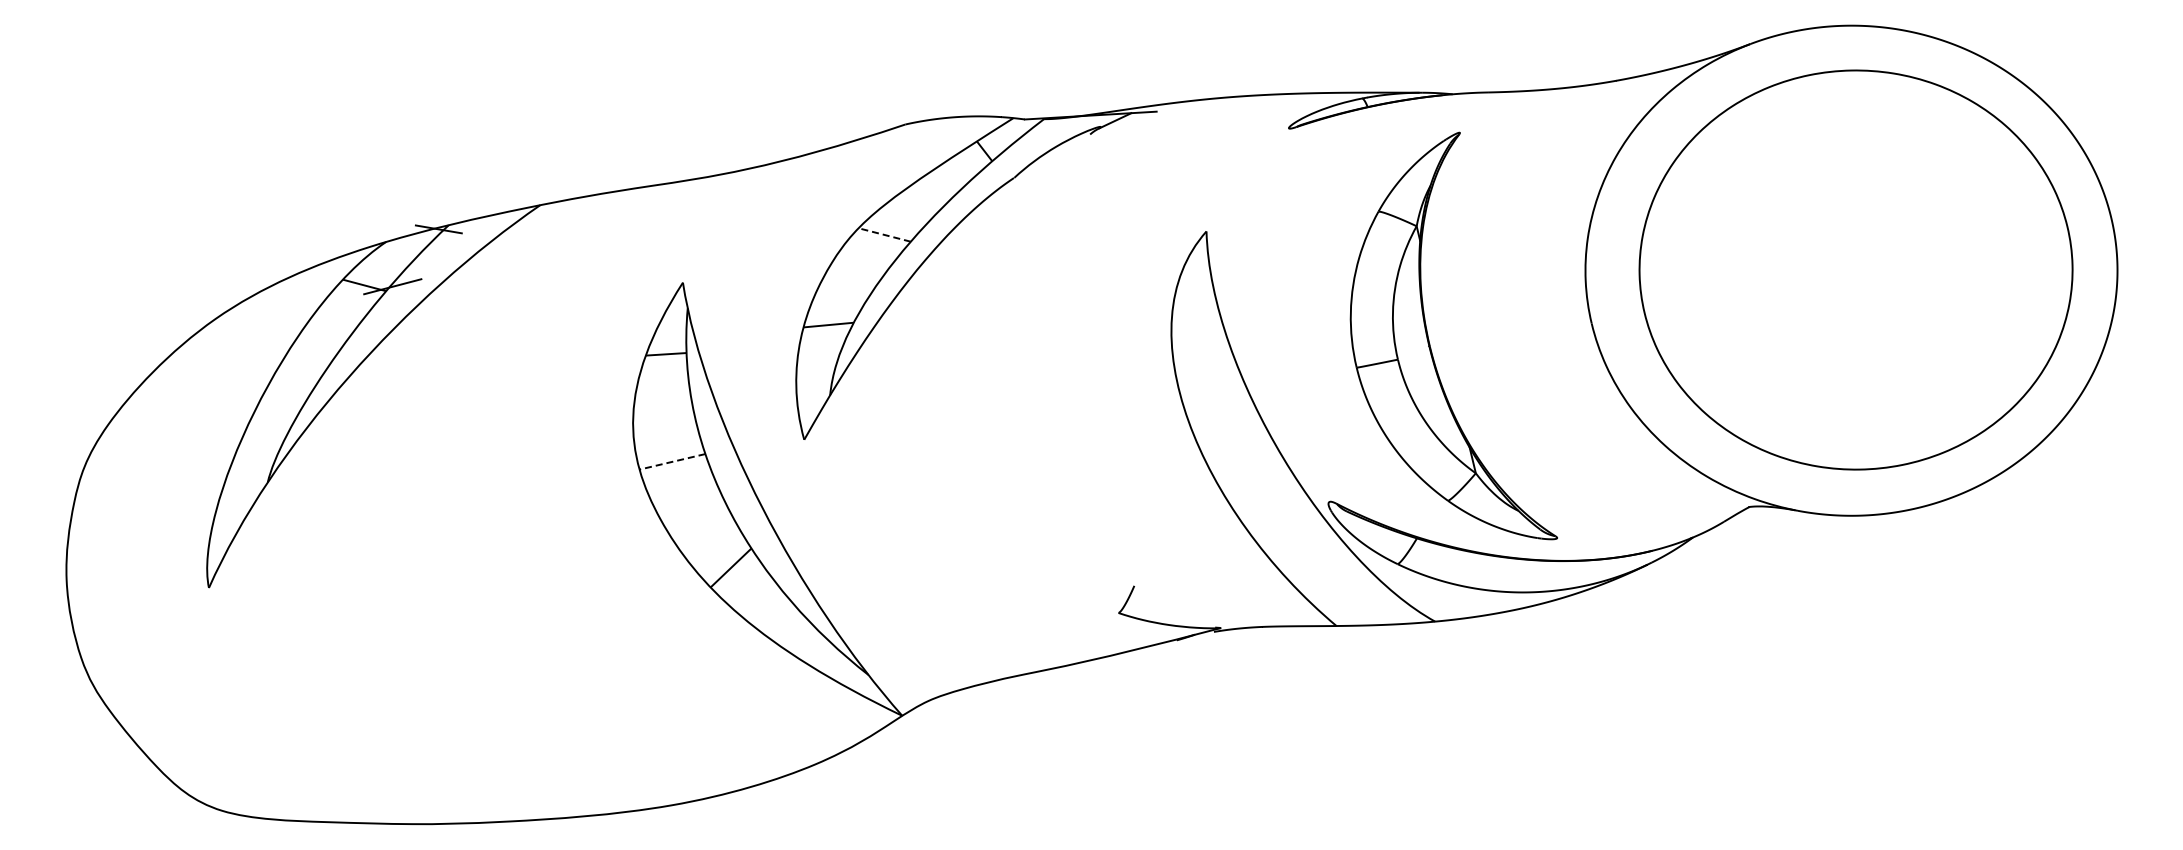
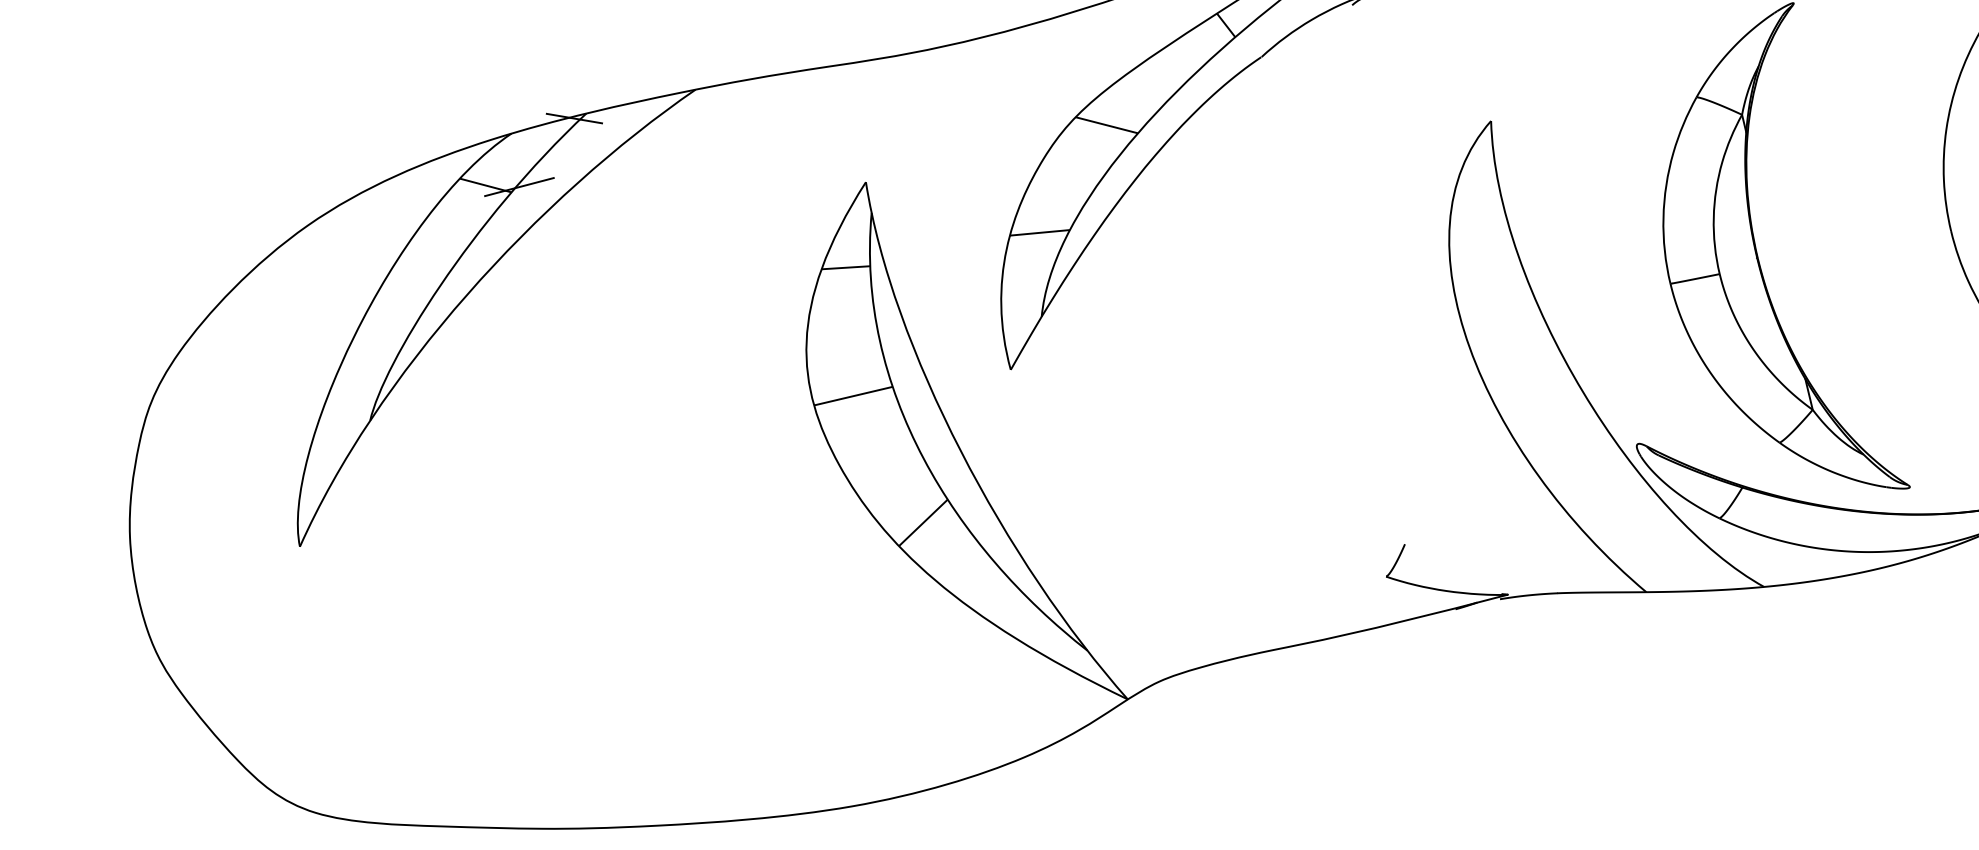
line: (884, 234) -> (1106, 124), dashed -> solid
line: (672, 461) -> (853, 395), dashed -> solid

